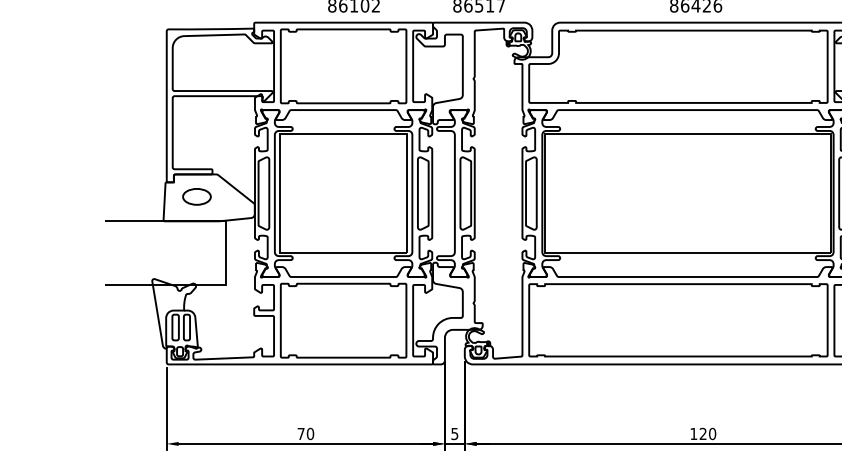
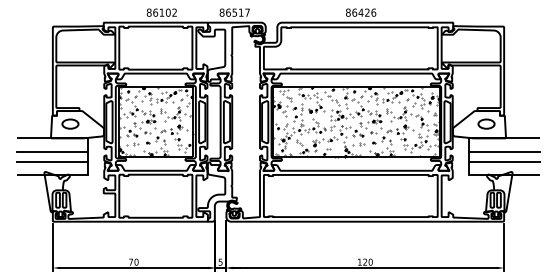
hatch: (343, 192) -> (155, 121), added
hatch: (688, 192) -> (356, 121), added
line: (164, 245) -> (51, 152), added
line: (164, 261) -> (51, 161), added

